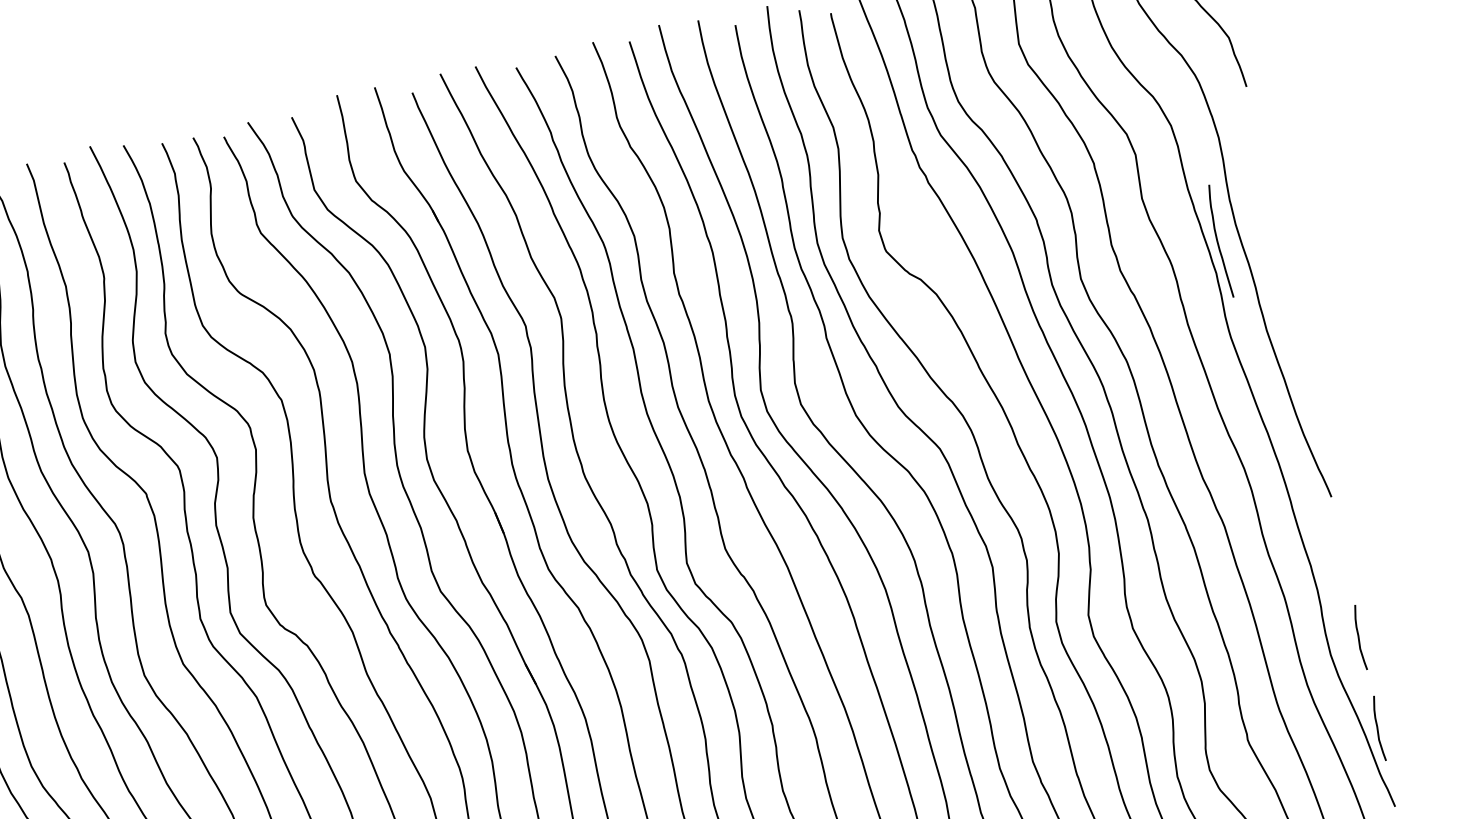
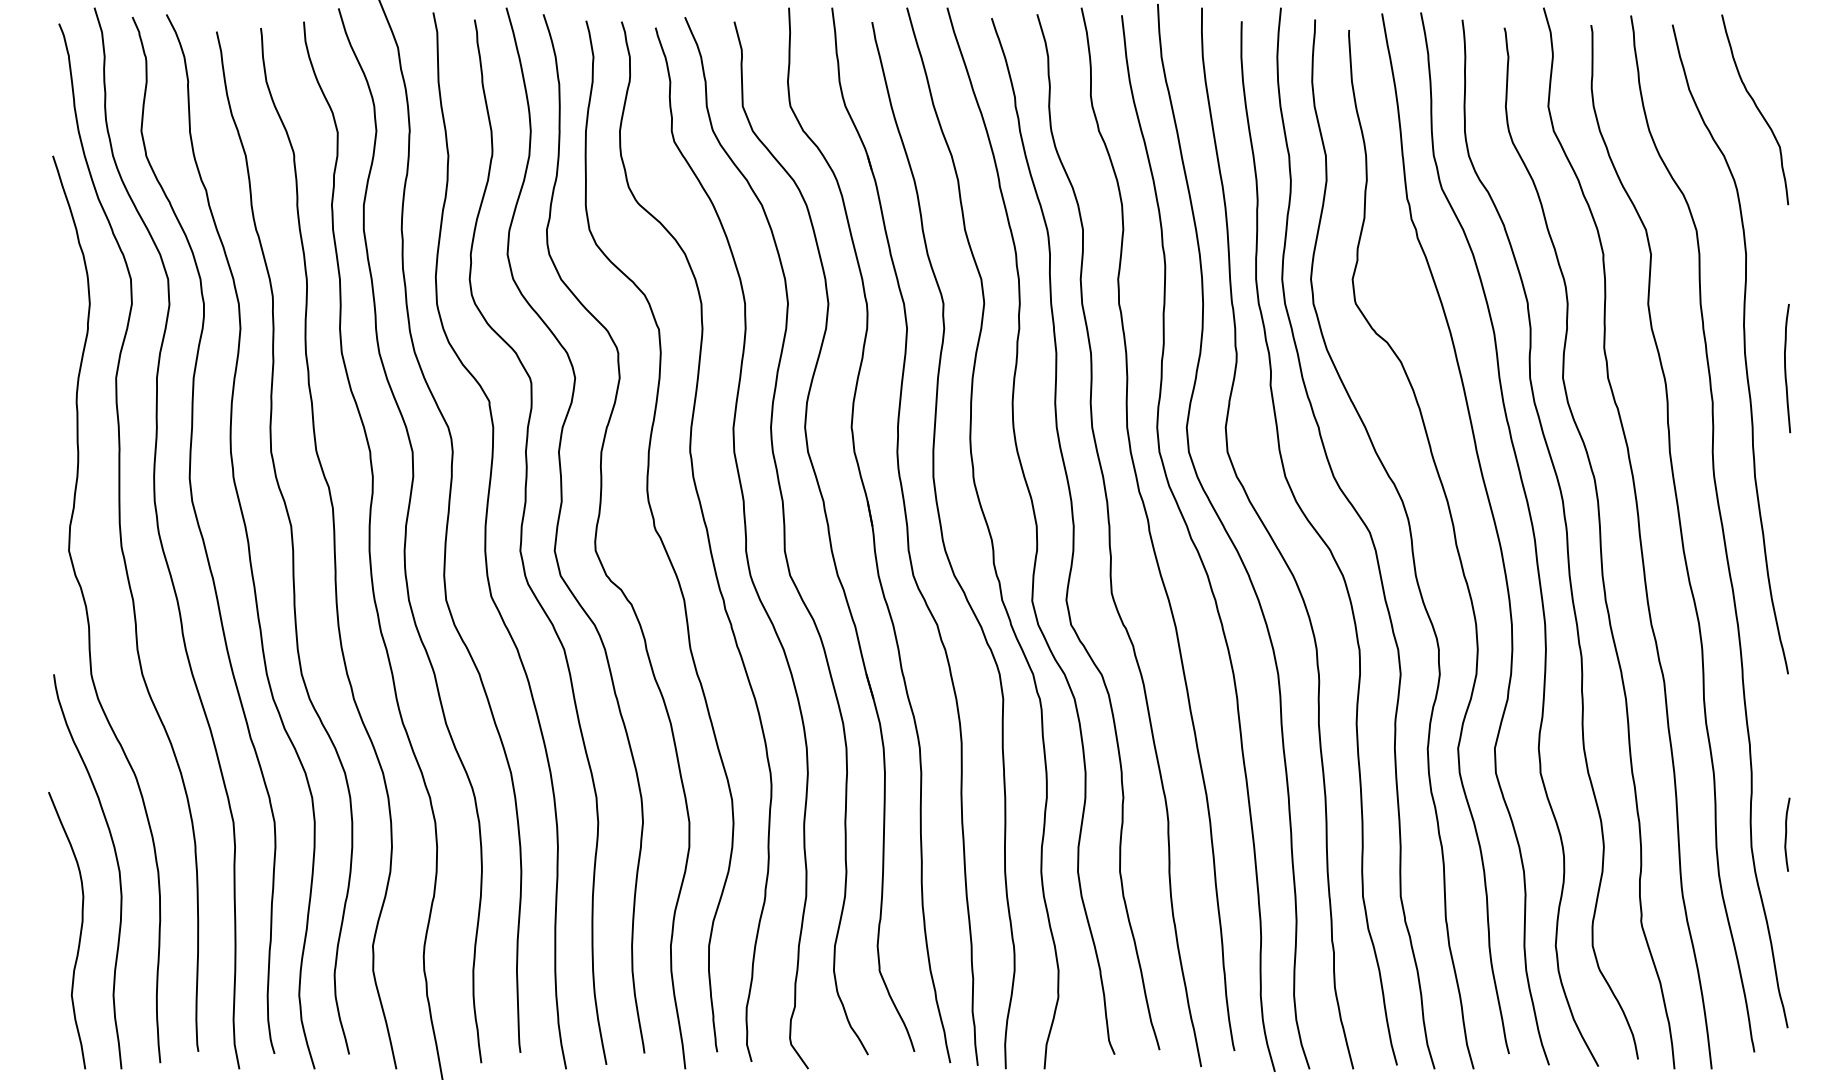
curve: (1218, 241) -> (1786, 368), moved
curve: (1377, 728) -> (1786, 938), removed

